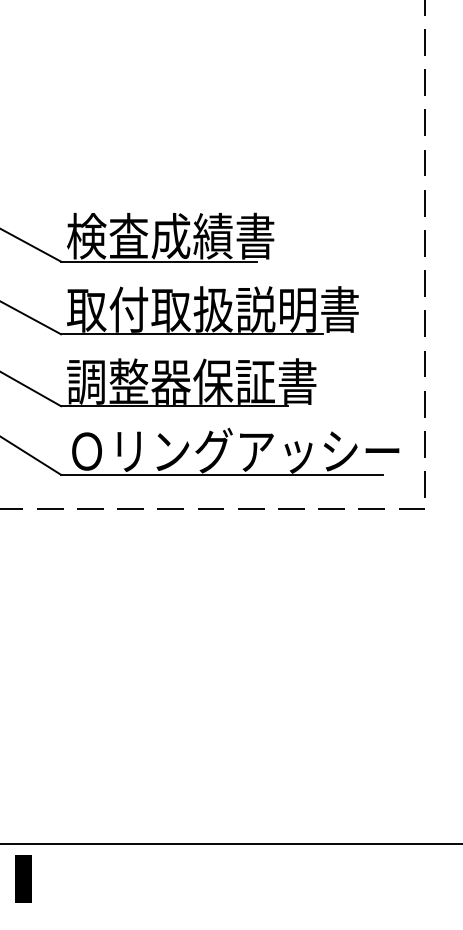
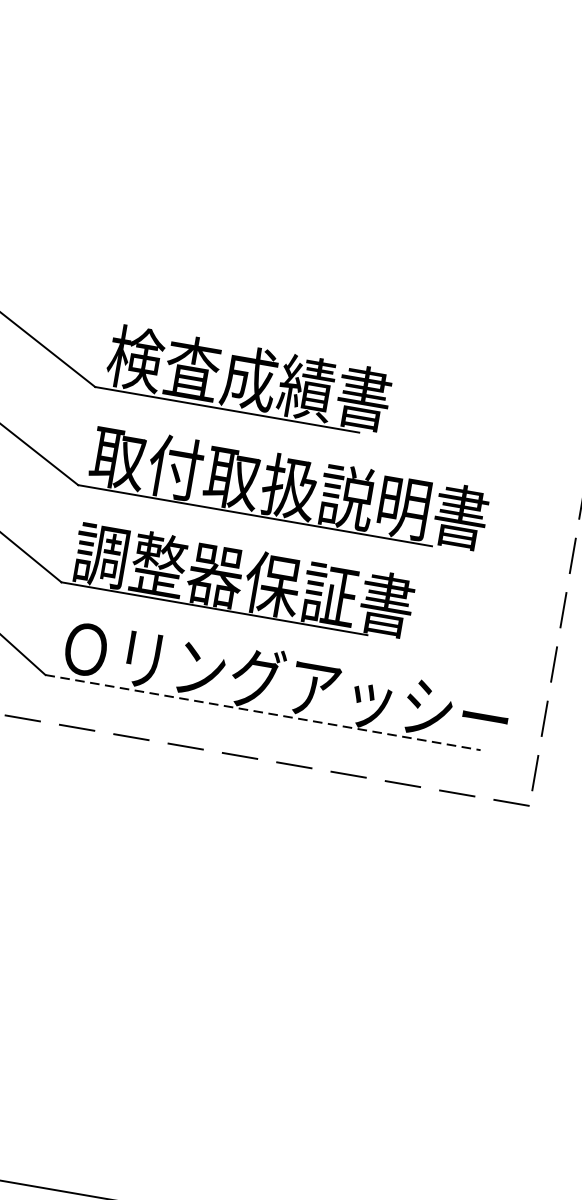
line: (222, 474) -> (263, 712), solid -> dashed

